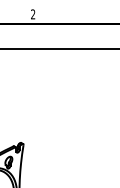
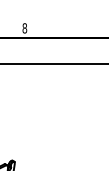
text: (33, 14) -> (25, 28), 2 -> 8

